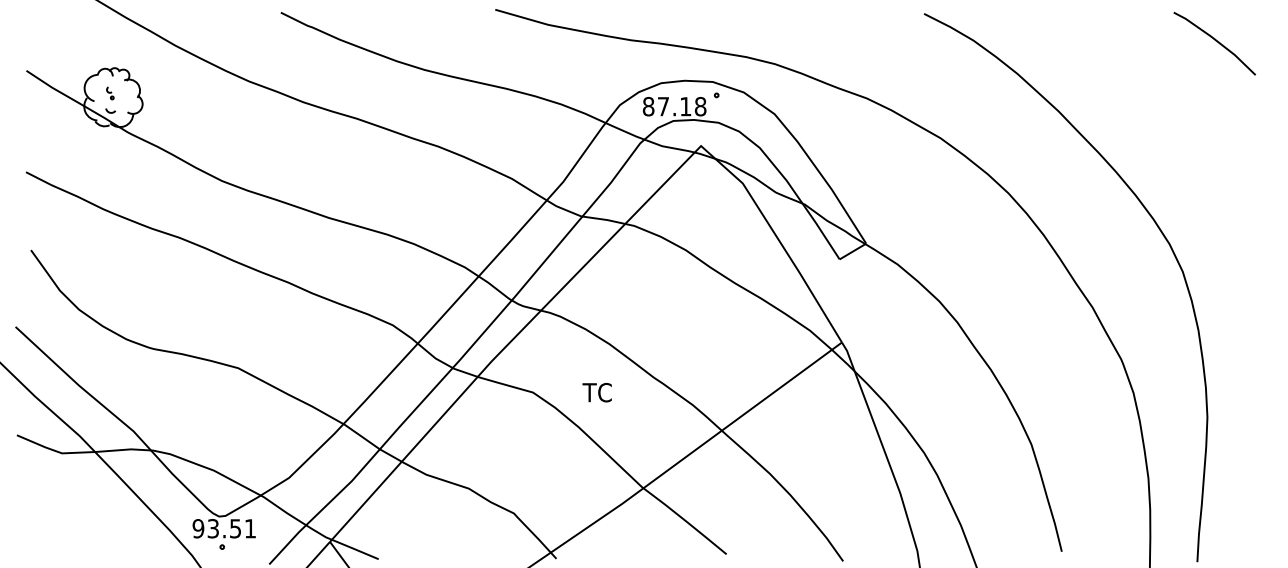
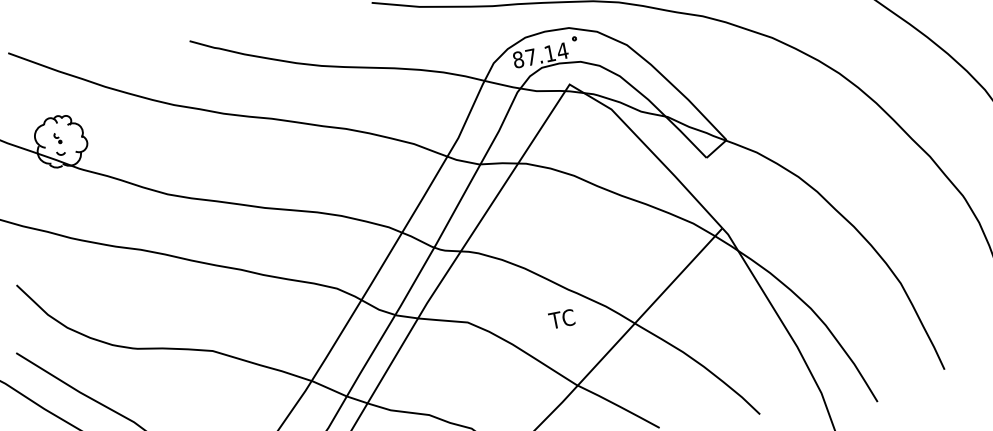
text: (700, 106) -> (562, 50), 87.18 -> 87.14
text: (596, 392) -> (561, 319), moved

